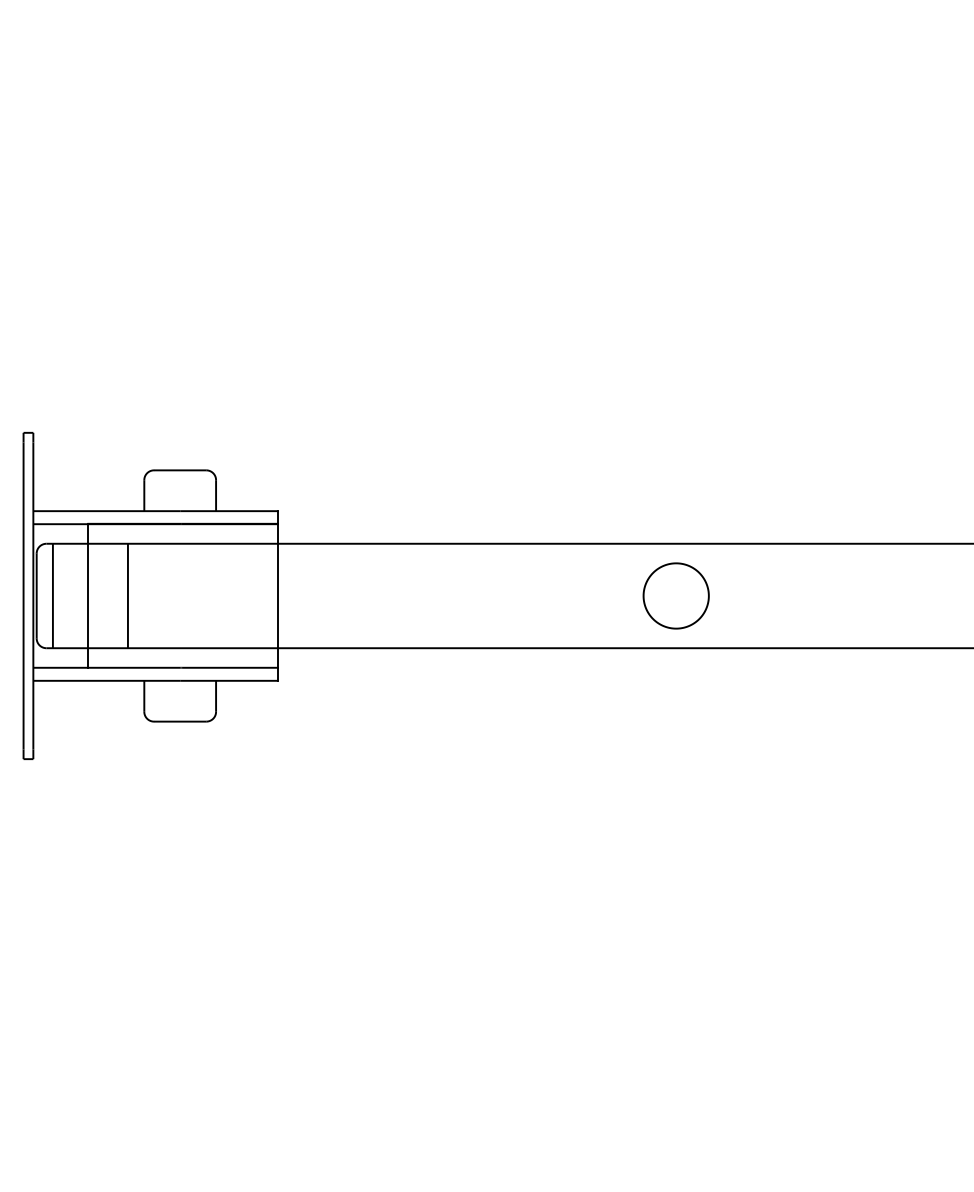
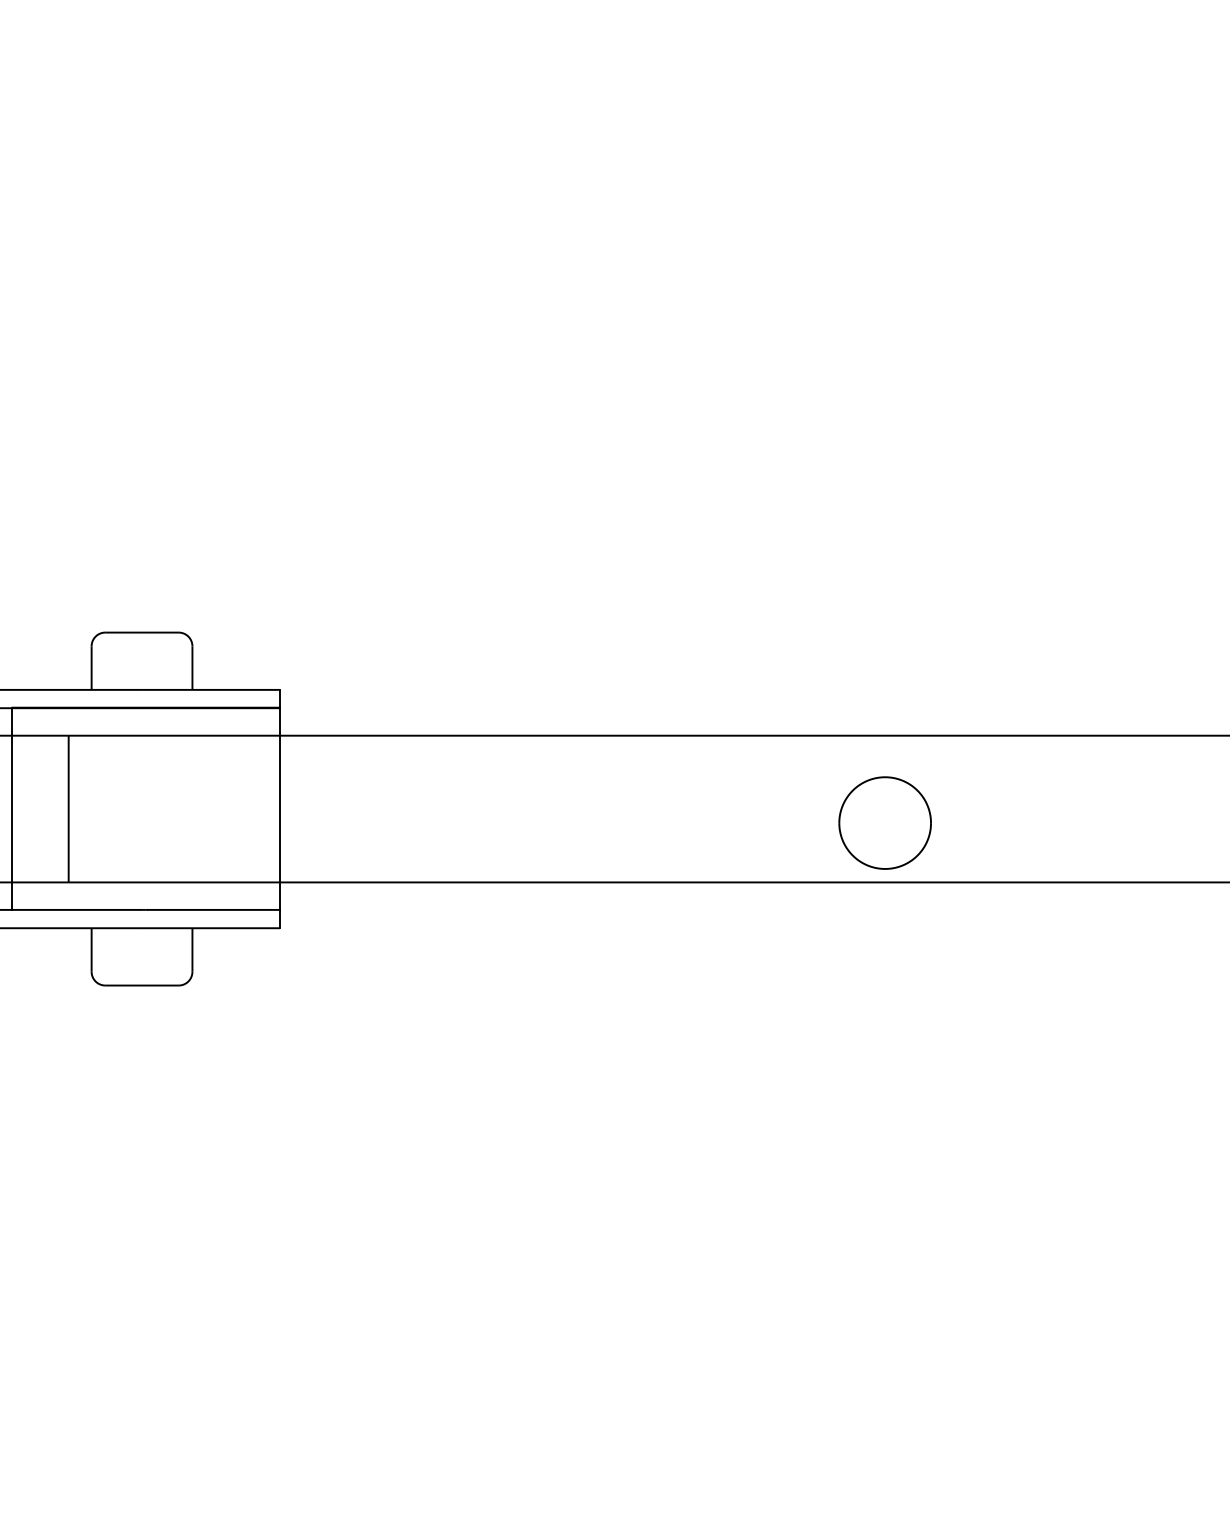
part: (675, 595) -> (884, 822), moved

